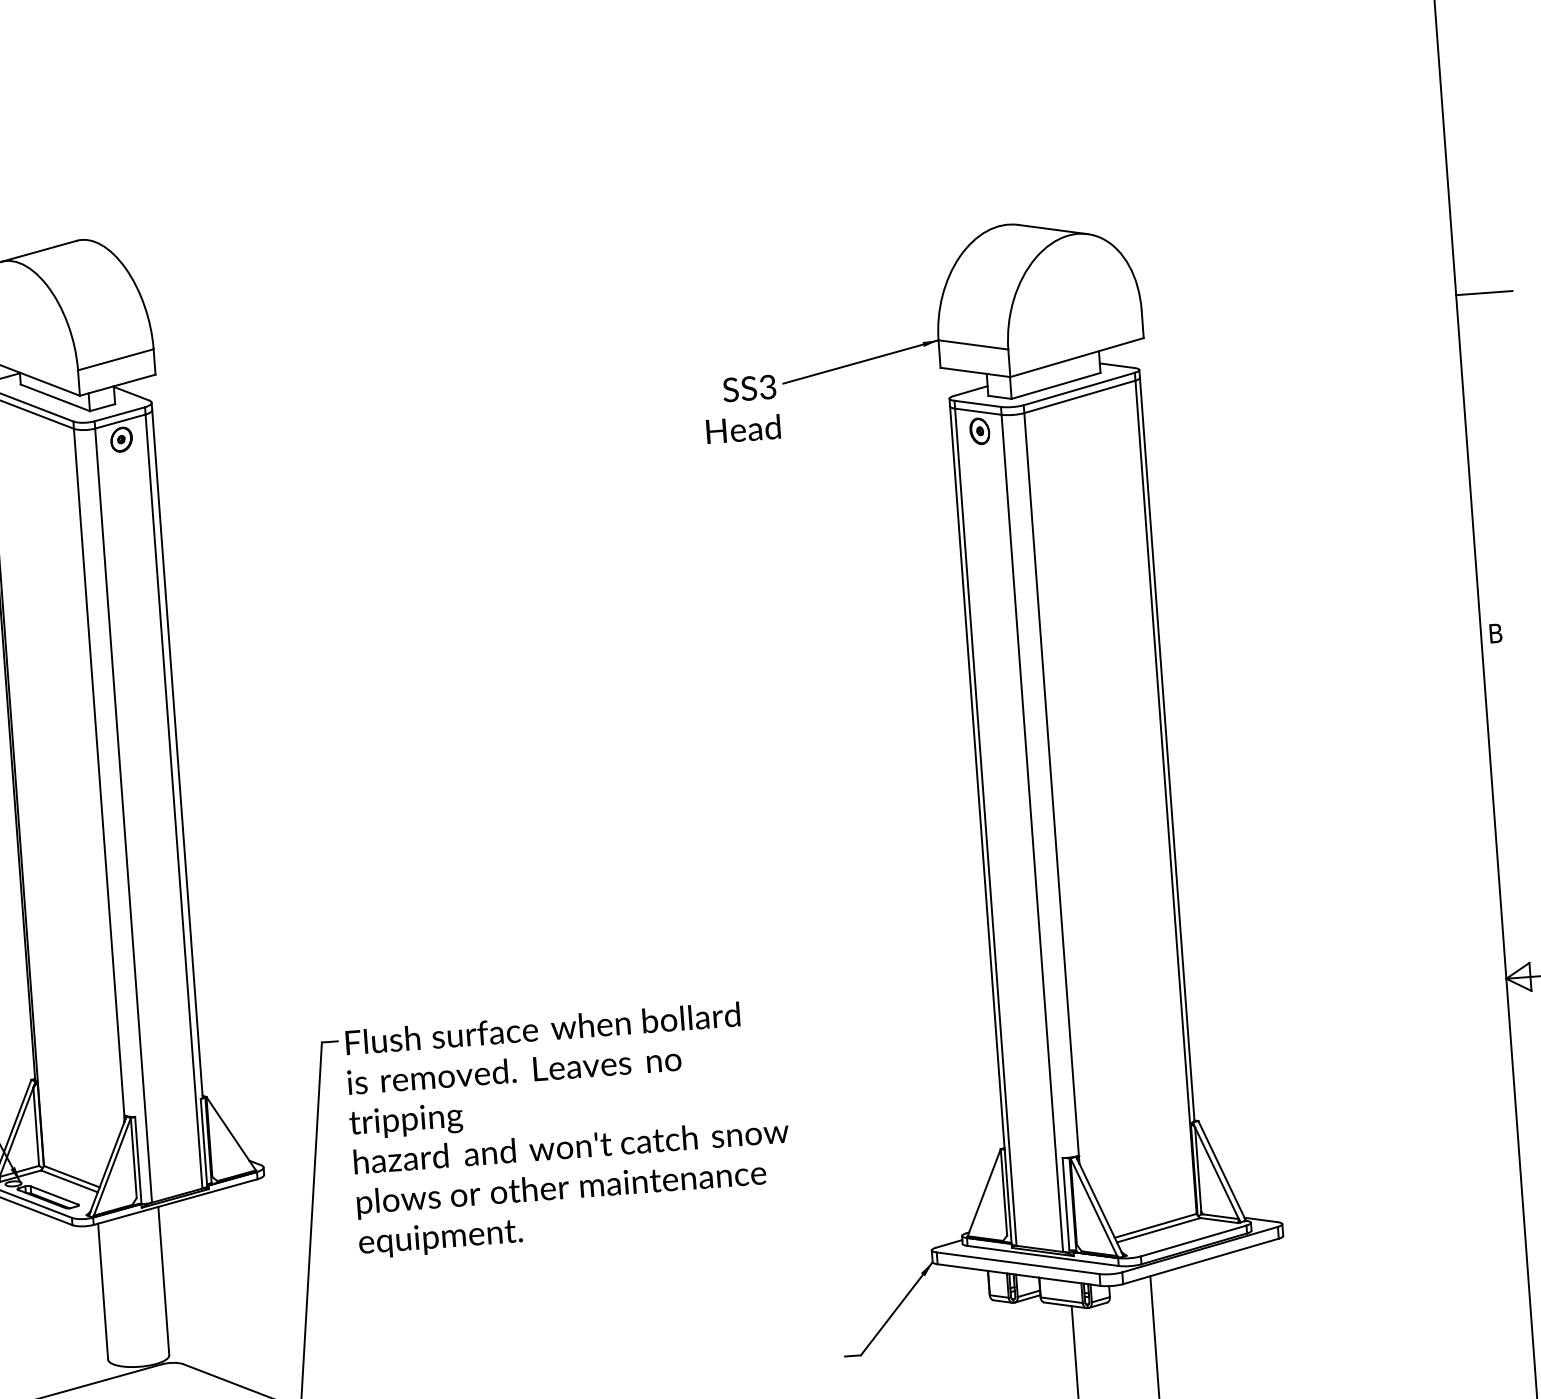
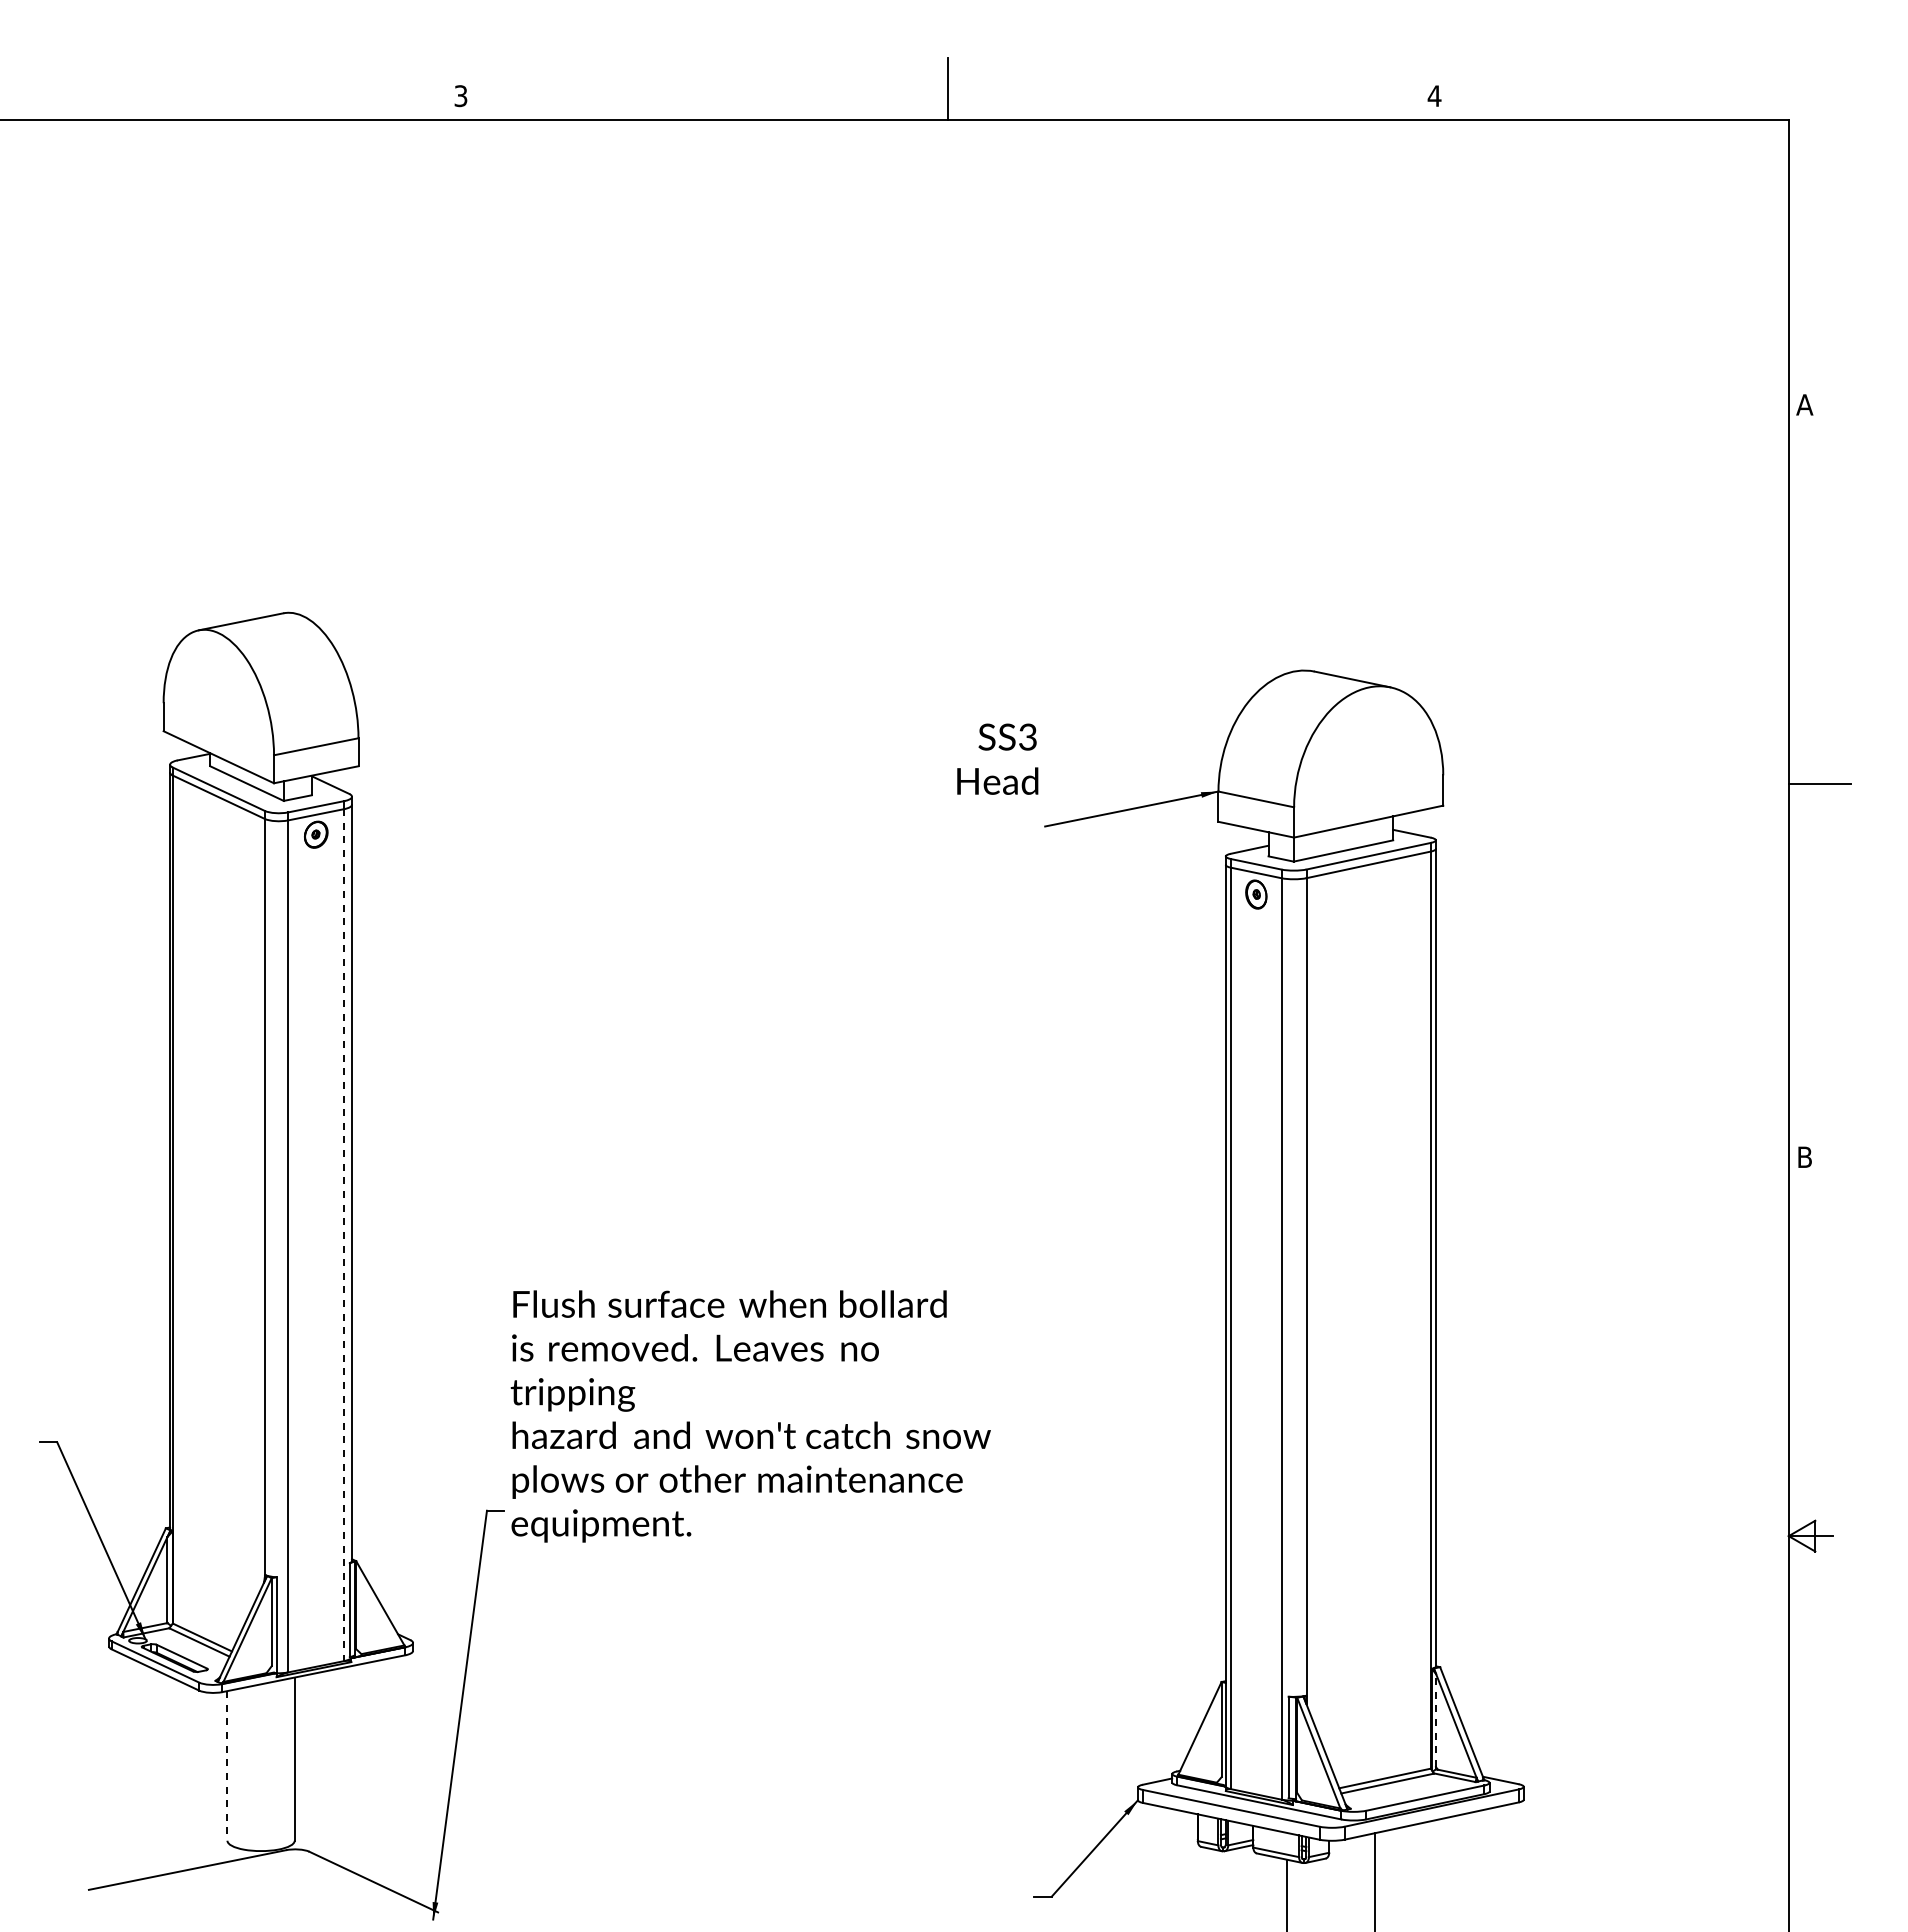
text: (741, 408) -> (997, 758), moved
line: (174, 801) -> (344, 1235), solid -> dashed
text: (569, 1129) -> (750, 1416), moved
line: (1198, 1169) -> (1436, 1720), solid -> dashed
line: (103, 1291) -> (227, 1765), solid -> dashed

